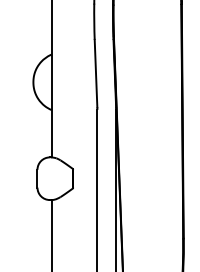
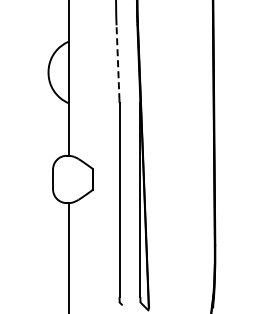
line: (96, 73) -> (118, 62), solid -> dashed

